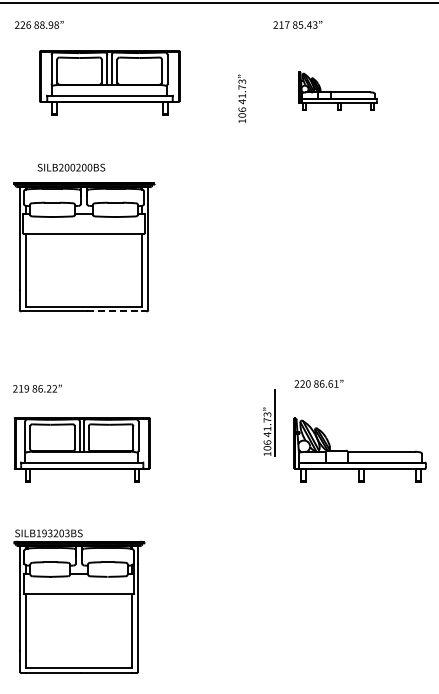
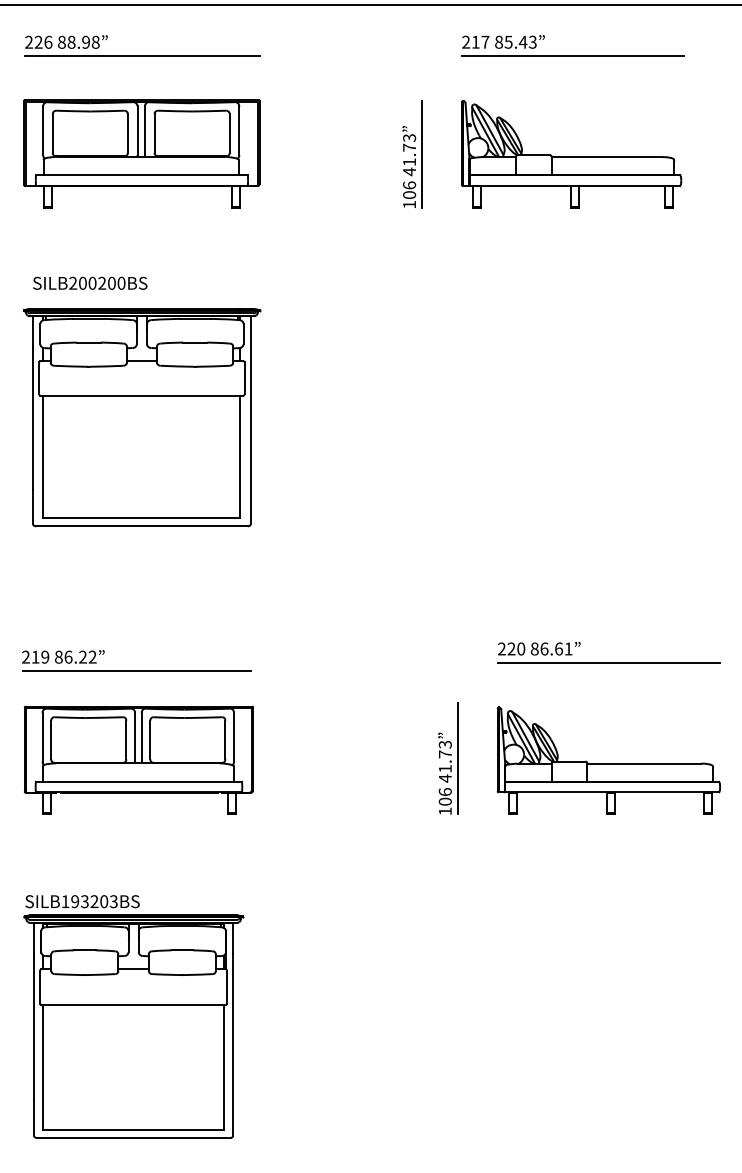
line: (84, 33) -> (142, 56), added
line: (338, 33) -> (572, 56), added
part: (109, 82) -> (141, 152), moved
line: (249, 90) -> (421, 152), added
part: (337, 91) -> (570, 154), size x1.67
text: (71, 167) -> (90, 283), moved
line: (114, 311) -> (193, 526), dashed -> solid
line: (360, 392) -> (609, 663), added
line: (80, 396) -> (136, 670), added
part: (269, 422) -> (448, 758), moved

